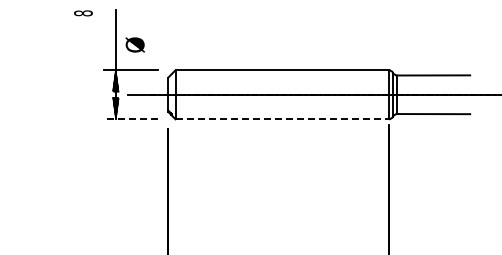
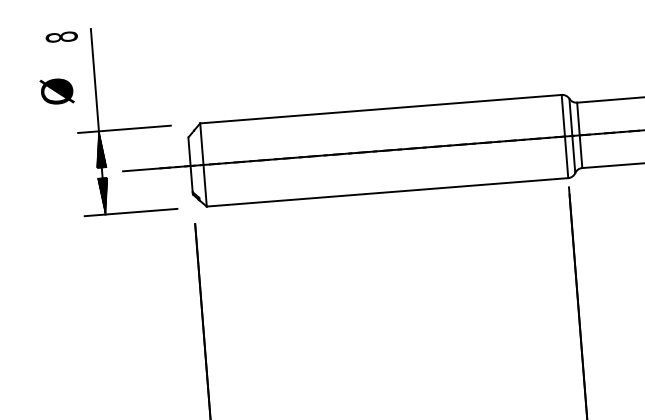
text: (83, 13) -> (61, 37), moved
text: (134, 44) -> (55, 90), moved
line: (130, 119) -> (130, 212), dashed -> solid
line: (282, 119) -> (388, 192), dashed -> solid

